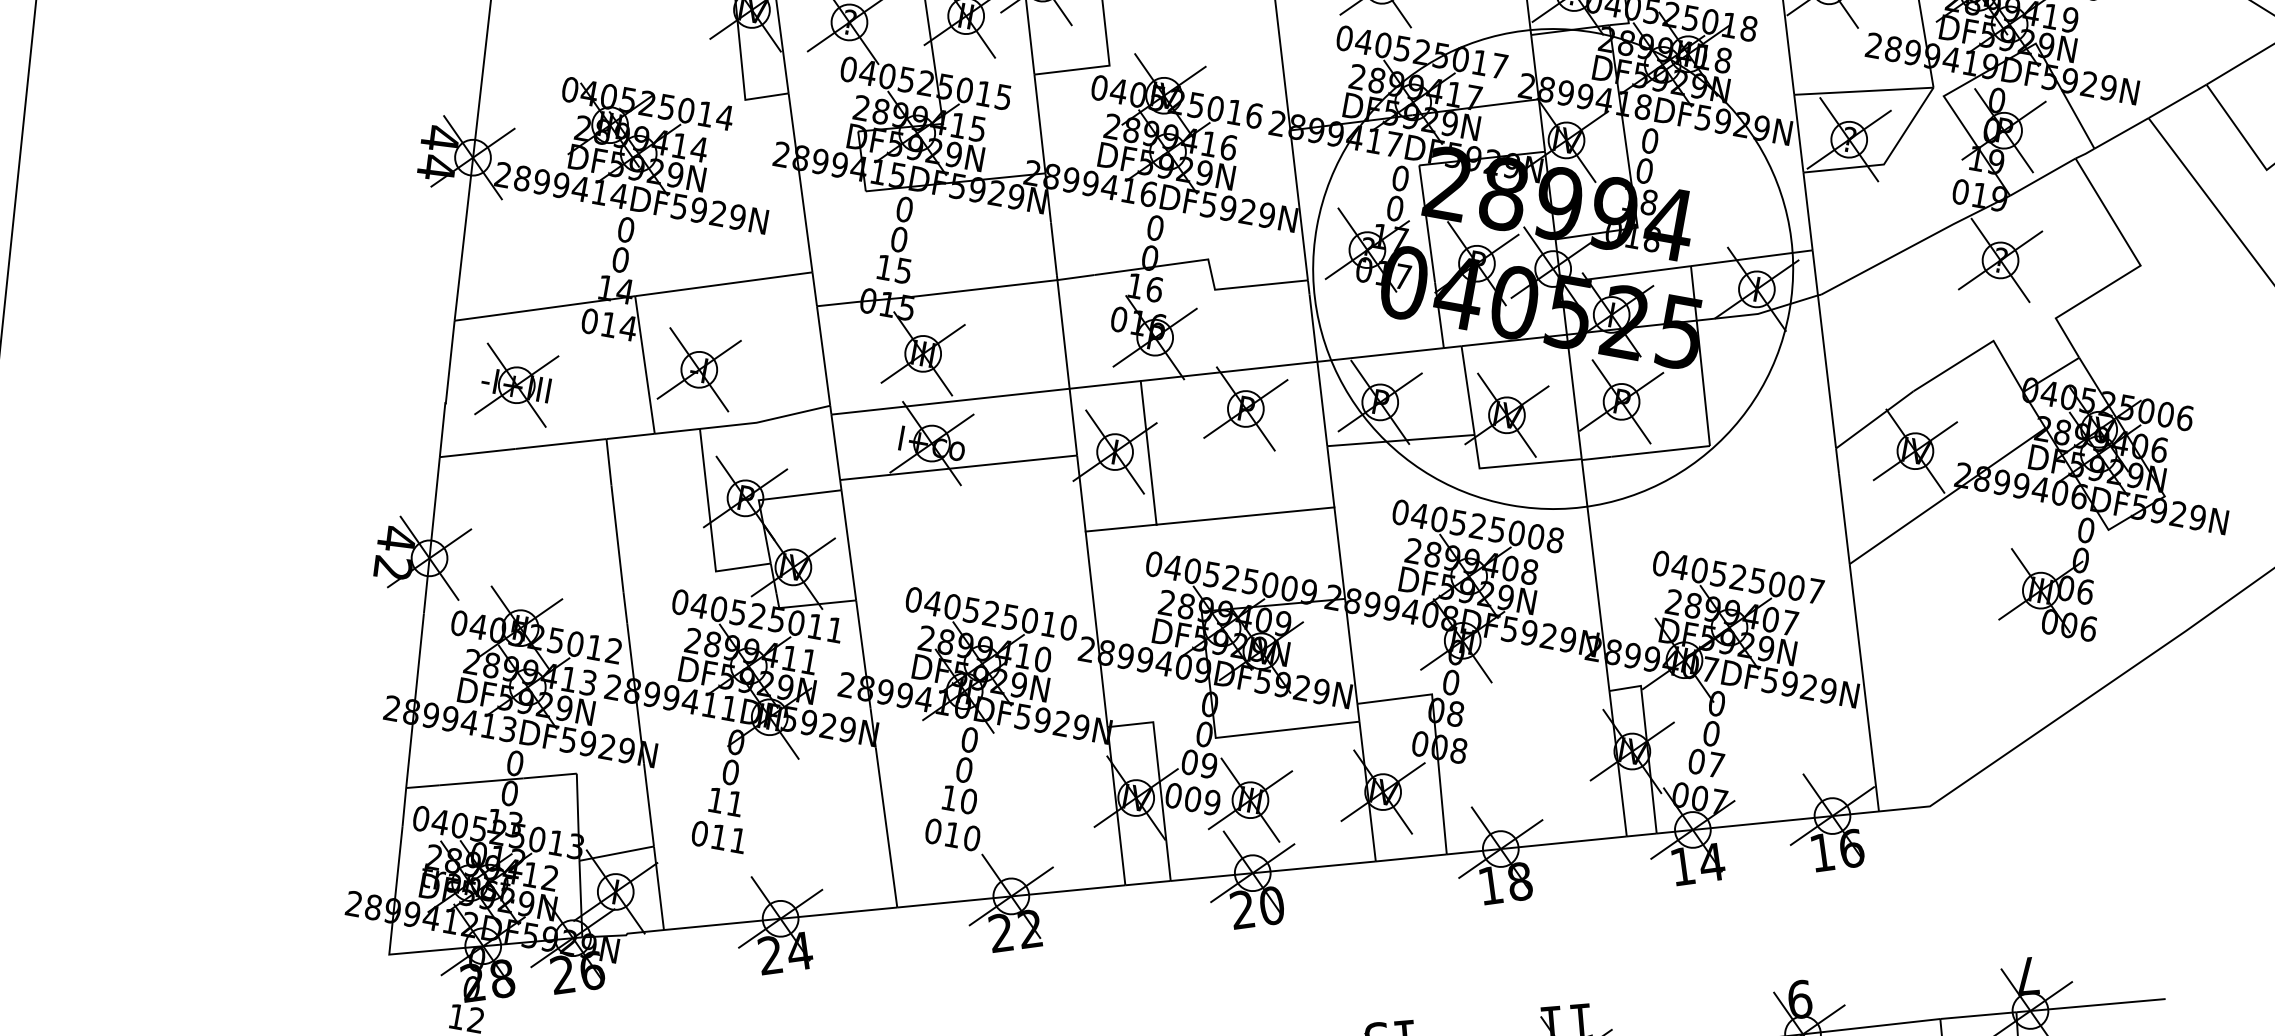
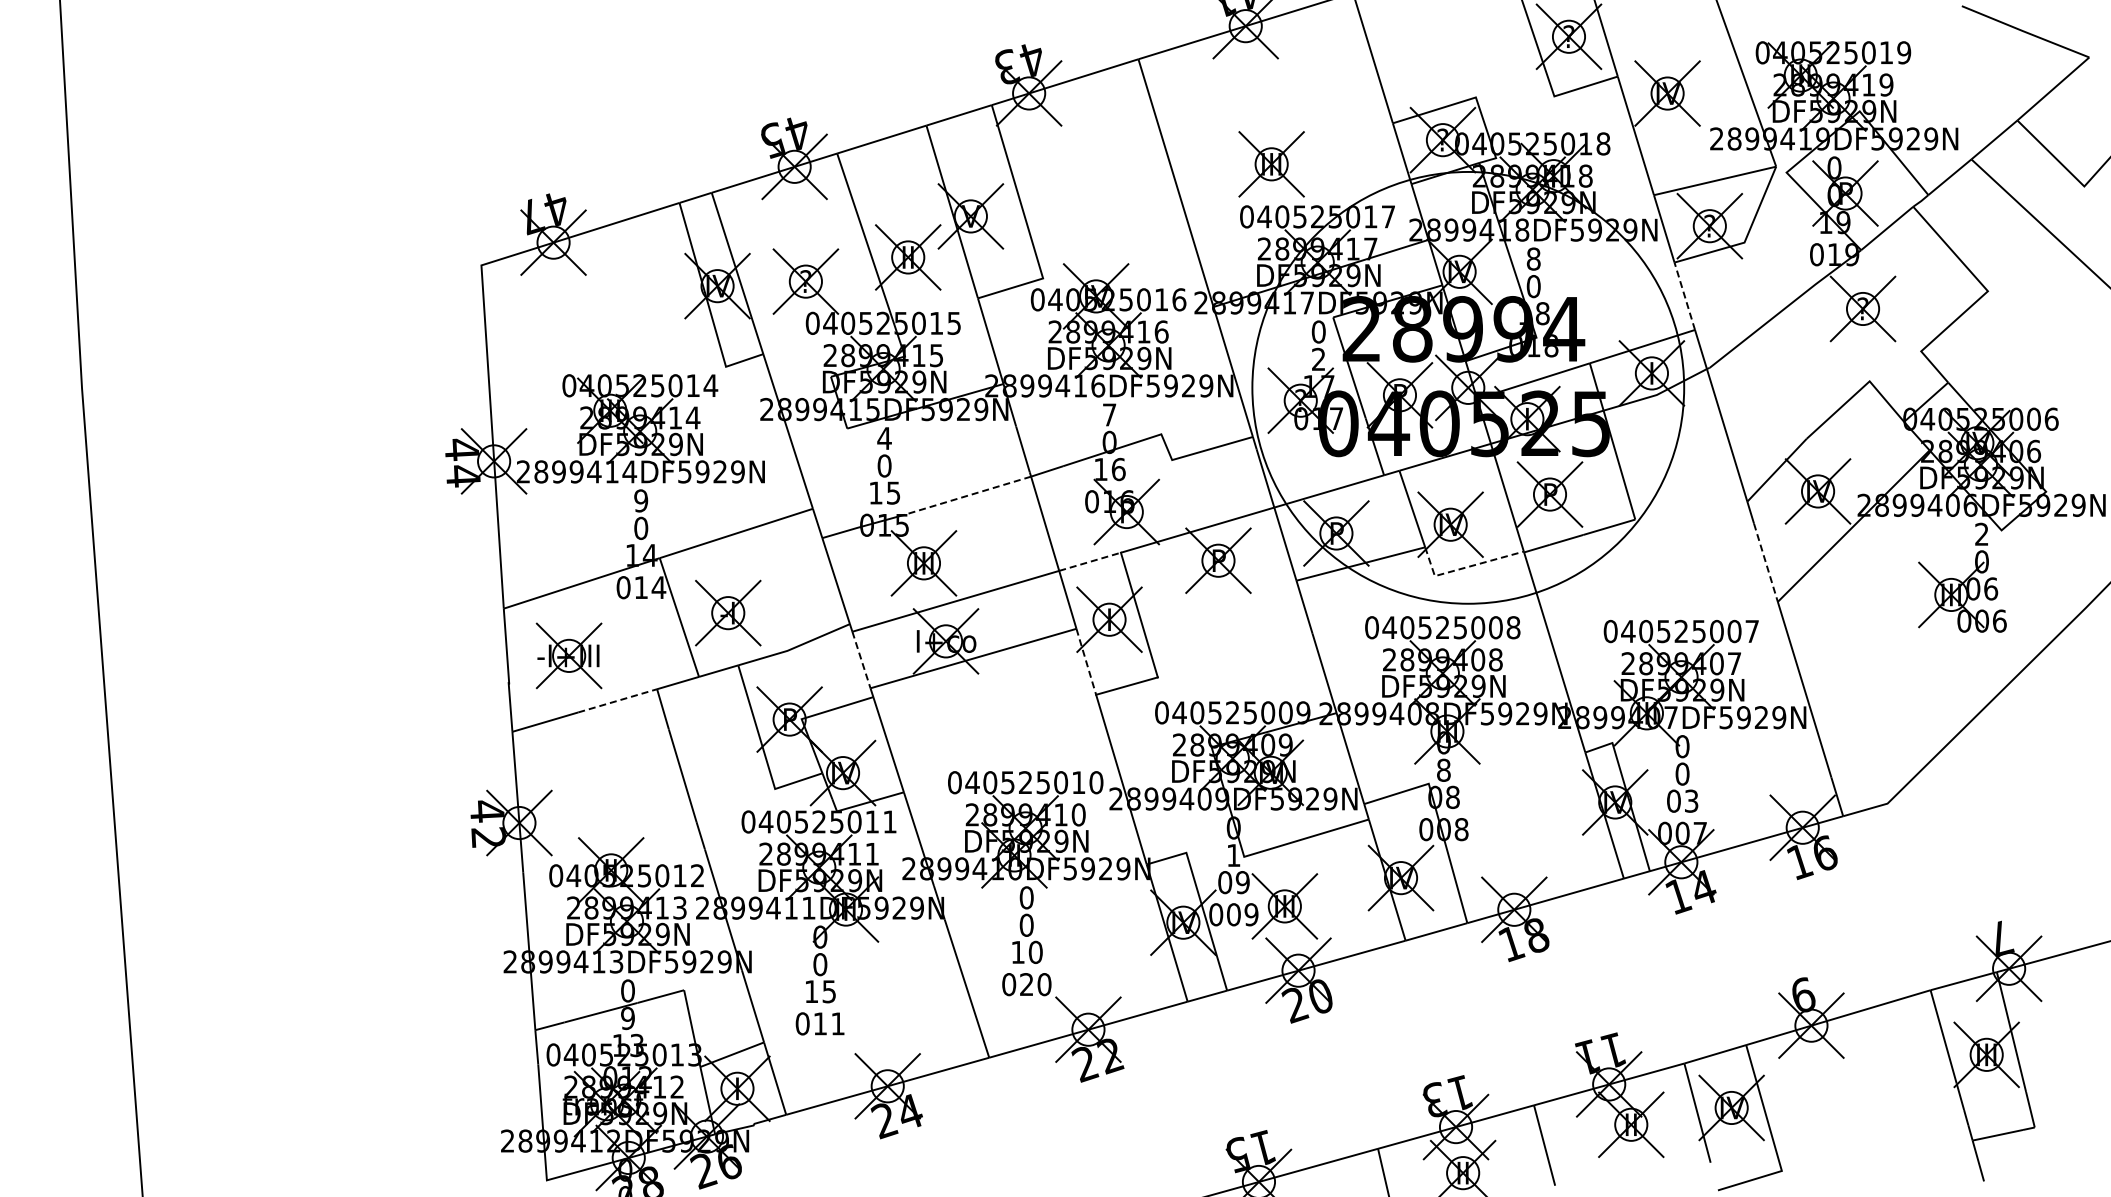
text: (1649, 140) -> (1533, 258), 0 -> 8
text: (1394, 208) -> (1318, 359), 0 -> 2
text: (904, 209) -> (884, 438), 0 -> 4
line: (1807, 210) -> (1684, 295), solid -> dashed
text: (1155, 227) -> (1109, 414), 0 -> 7
text: (626, 229) -> (641, 500), 0 -> 9
line: (982, 289) -> (966, 496), solid -> dashed
line: (1105, 384) -> (1090, 561), solid -> dashed
line: (562, 443) -> (618, 700), solid -> dashed
line: (835, 447) -> (861, 660), solid -> dashed
line: (1513, 464) -> (1464, 567), solid -> dashed
line: (1081, 494) -> (1086, 662), solid -> dashed
line: (1244, 515) -> (1234, 655), removed
line: (1843, 518) -> (1765, 562), solid -> dashed
text: (2085, 529) -> (1981, 533), 0 -> 2
text: (1450, 682) -> (1443, 770), 0 -> 8
text: (1204, 734) -> (1233, 855), 0 -> 1
text: (1716, 764) -> (1691, 800), 07 -> 03
text: (509, 793) -> (627, 1018), 0 -> 9
text: (734, 803) -> (828, 991), 11 -> 15
text: (952, 834) -> (1026, 984), 010 -> 020

